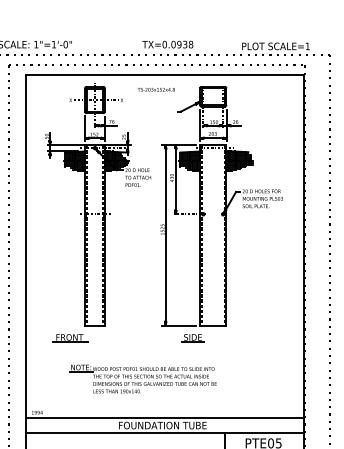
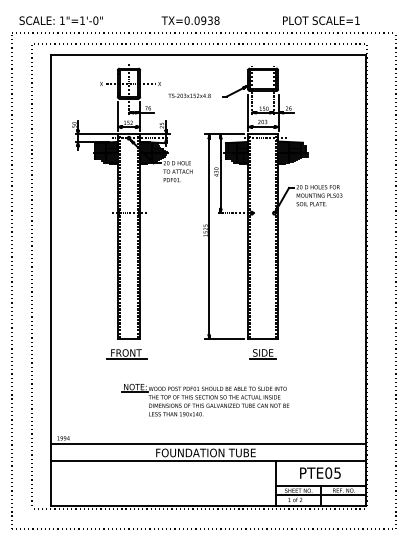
text: (167, 44) -> (190, 20), moved
text: (276, 46) -> (321, 20), moved
text: (156, 89) -> (189, 95), moved
part: (69, 338) -> (126, 354), moved
part: (192, 338) -> (262, 354), moved
part: (143, 378) -> (205, 399), moved

